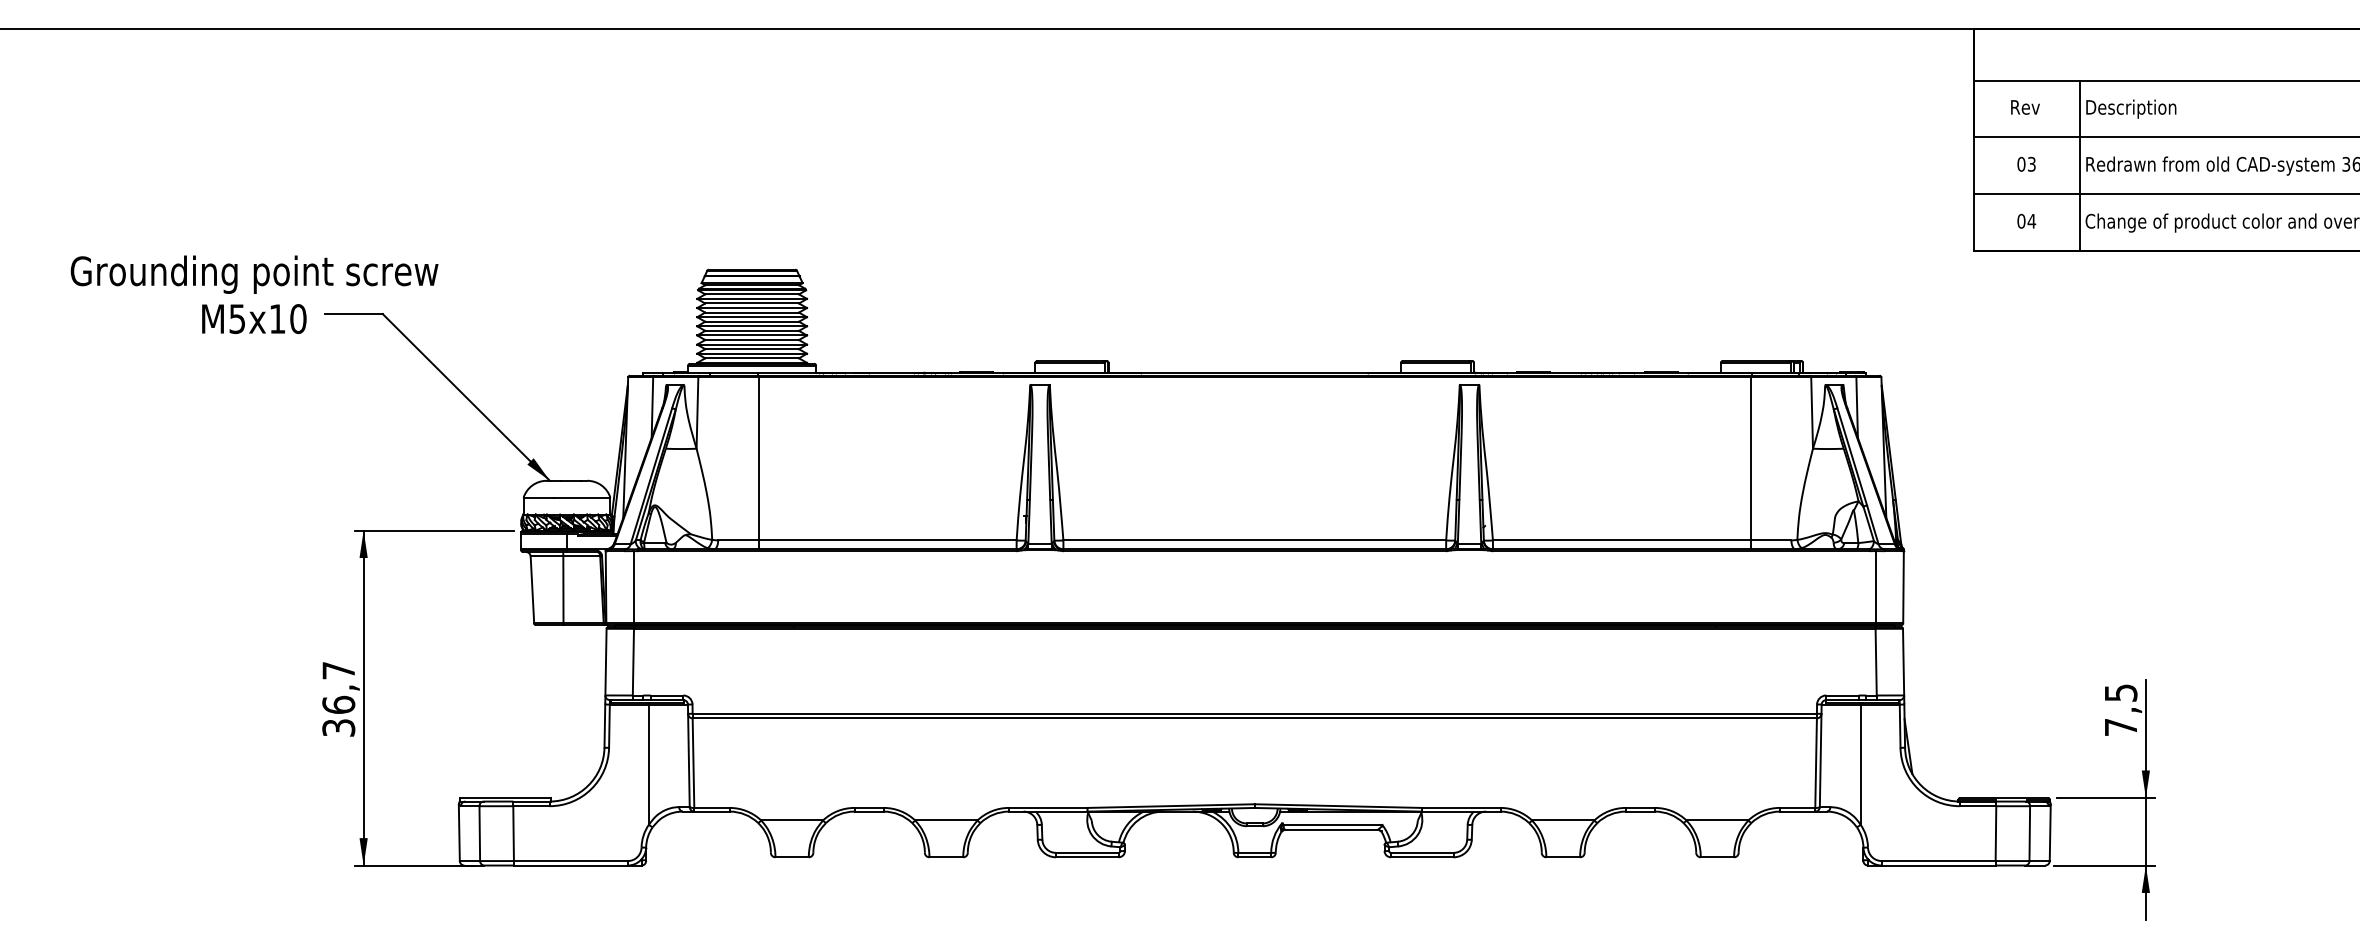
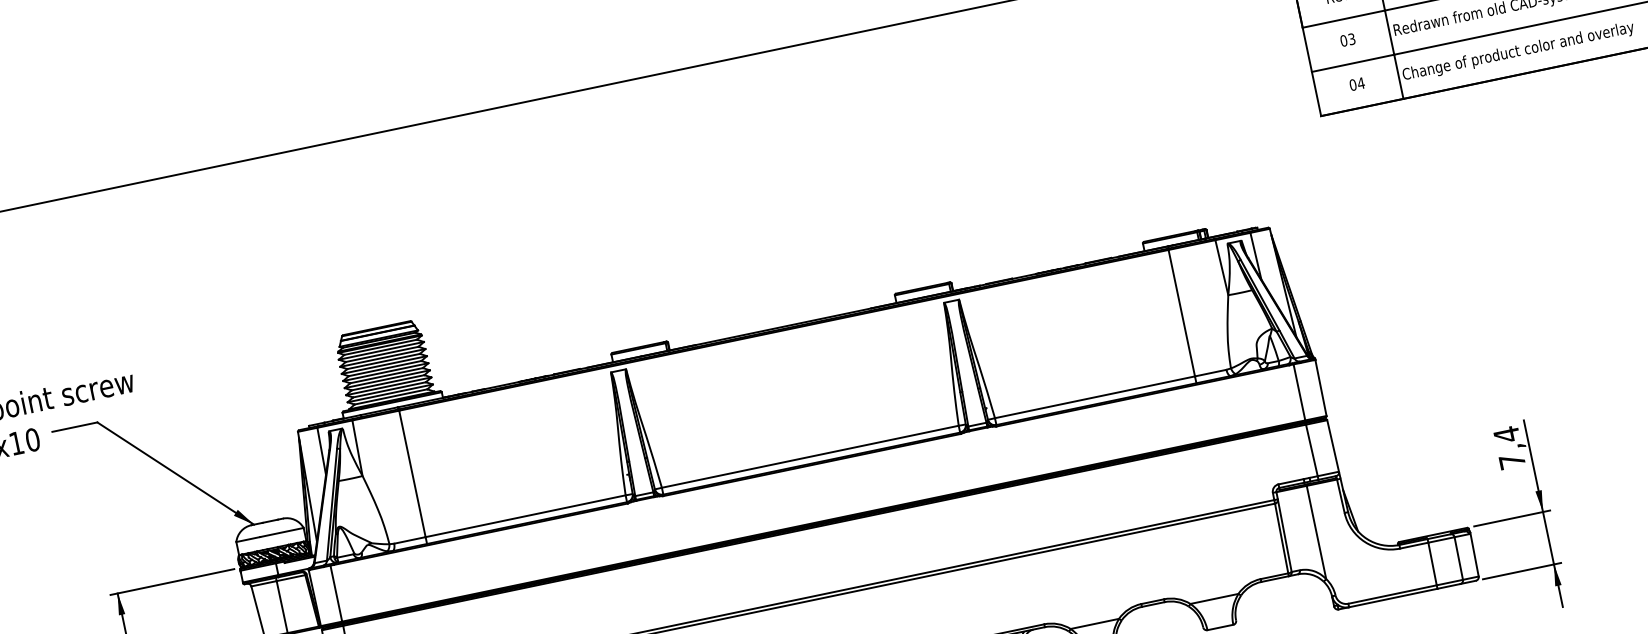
text: (2121, 692) -> (1507, 434), 7,5 -> 7,4

